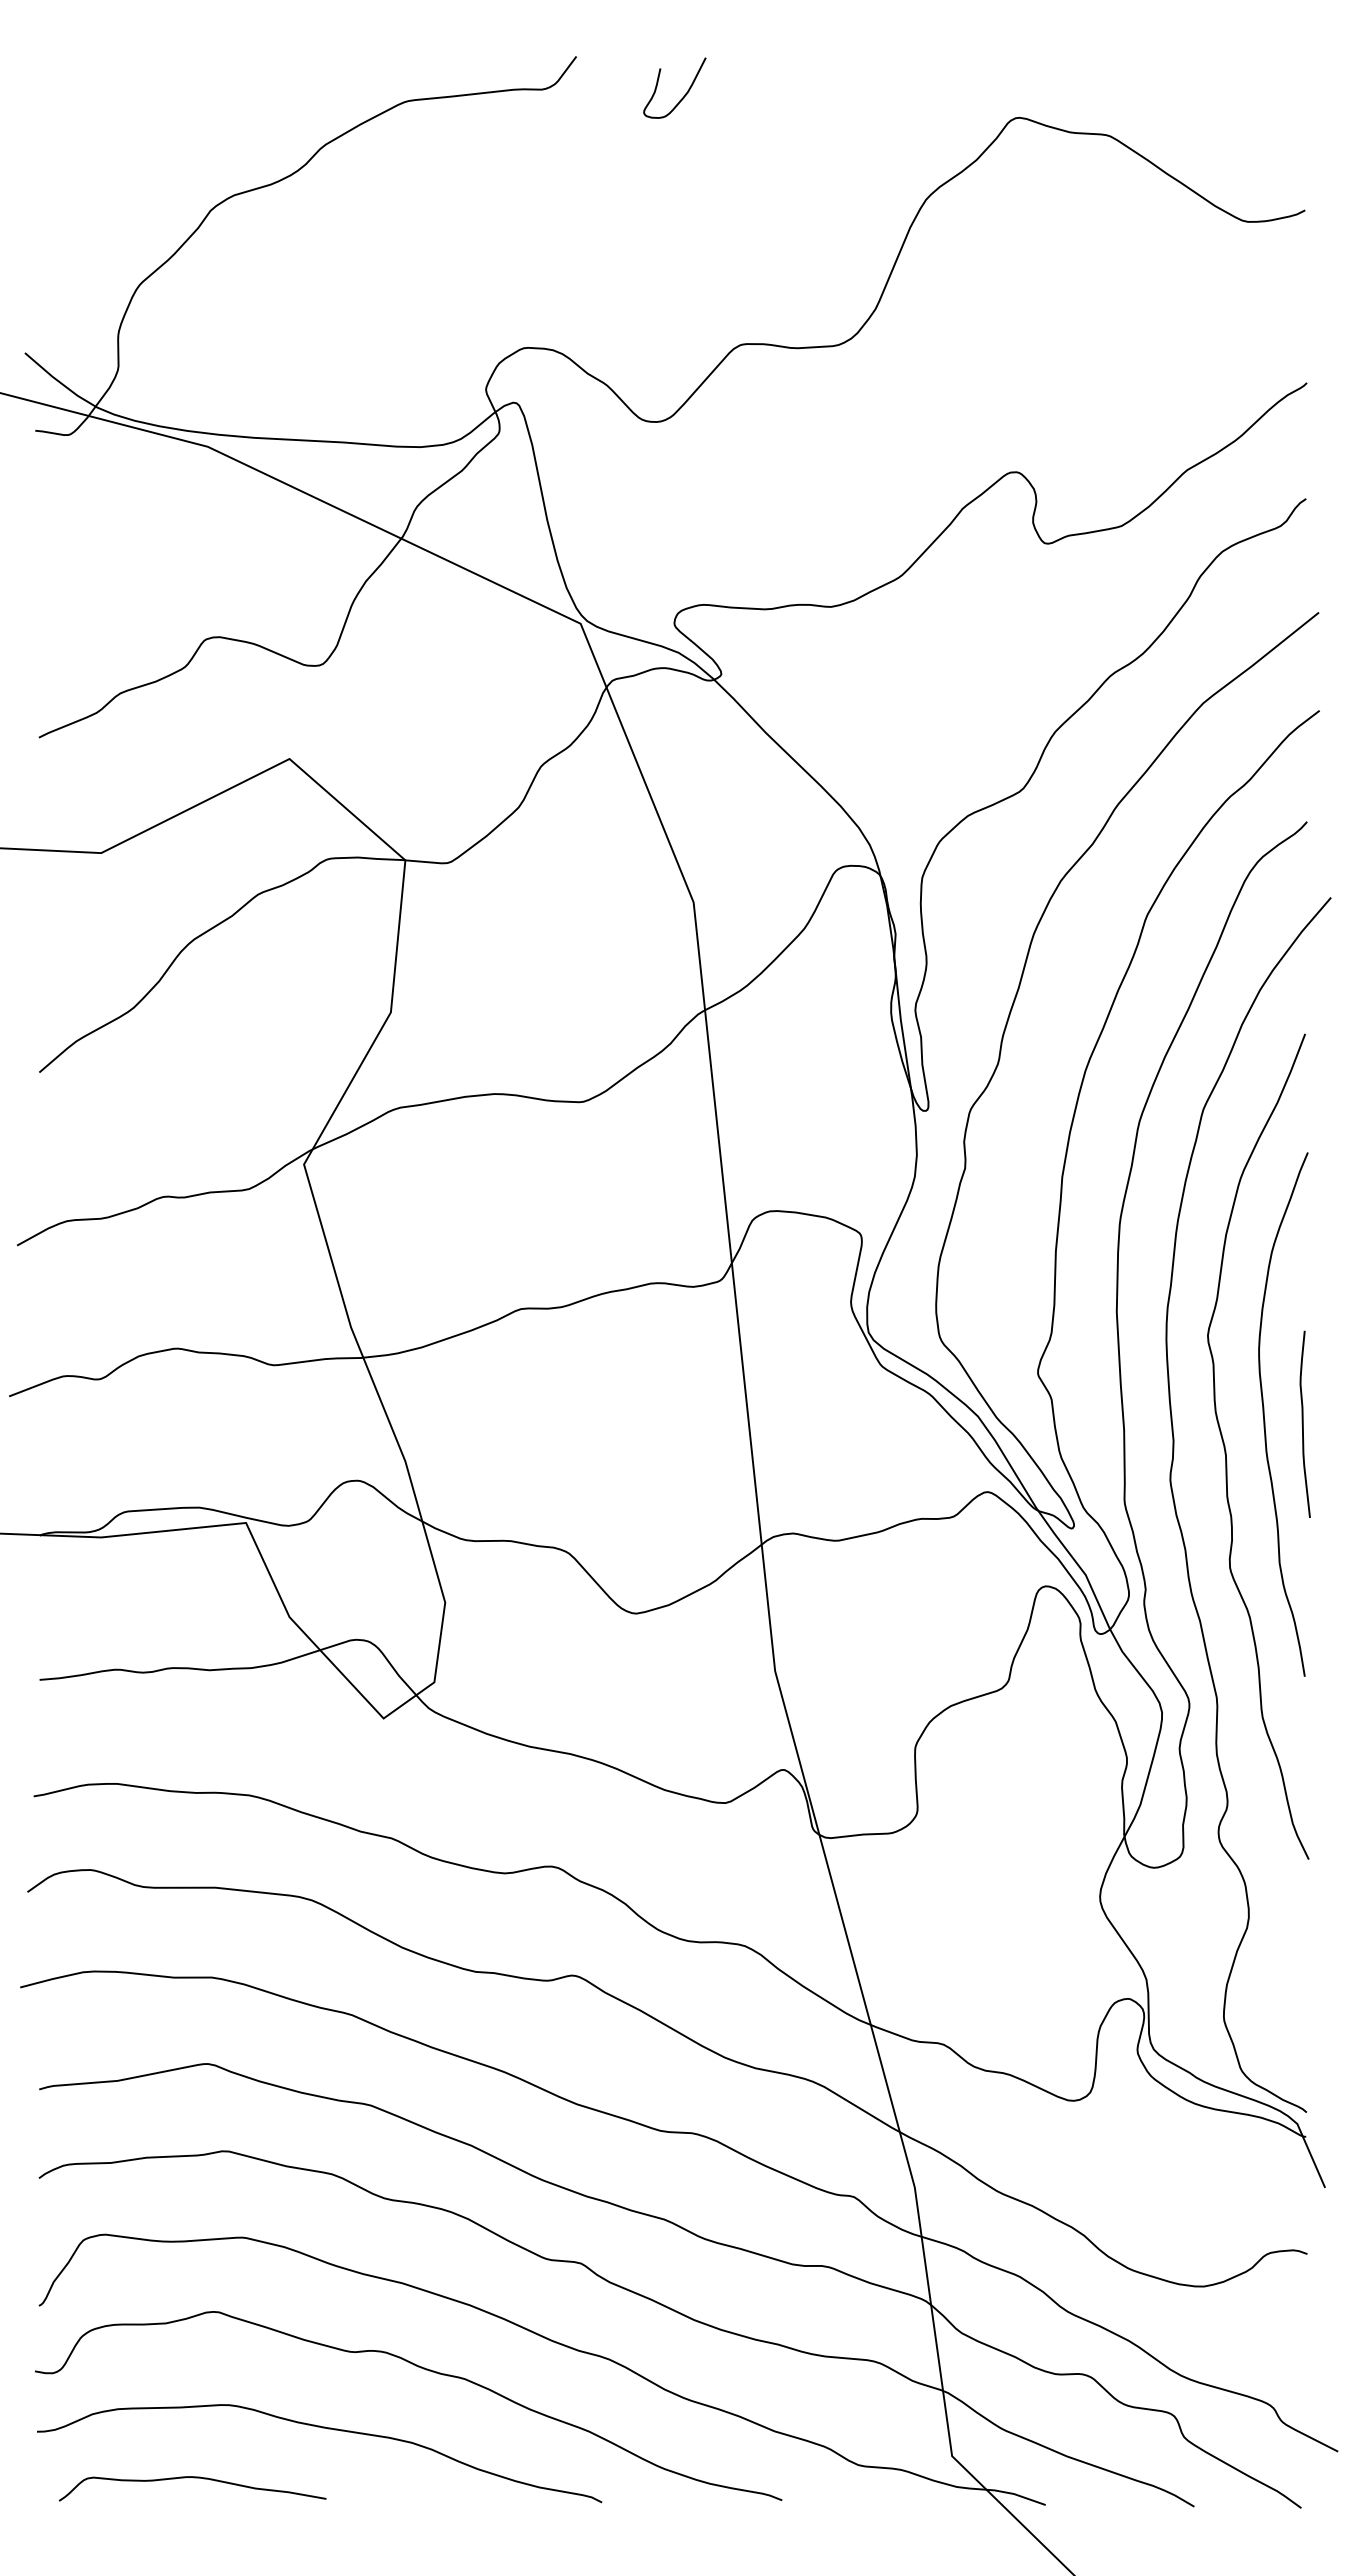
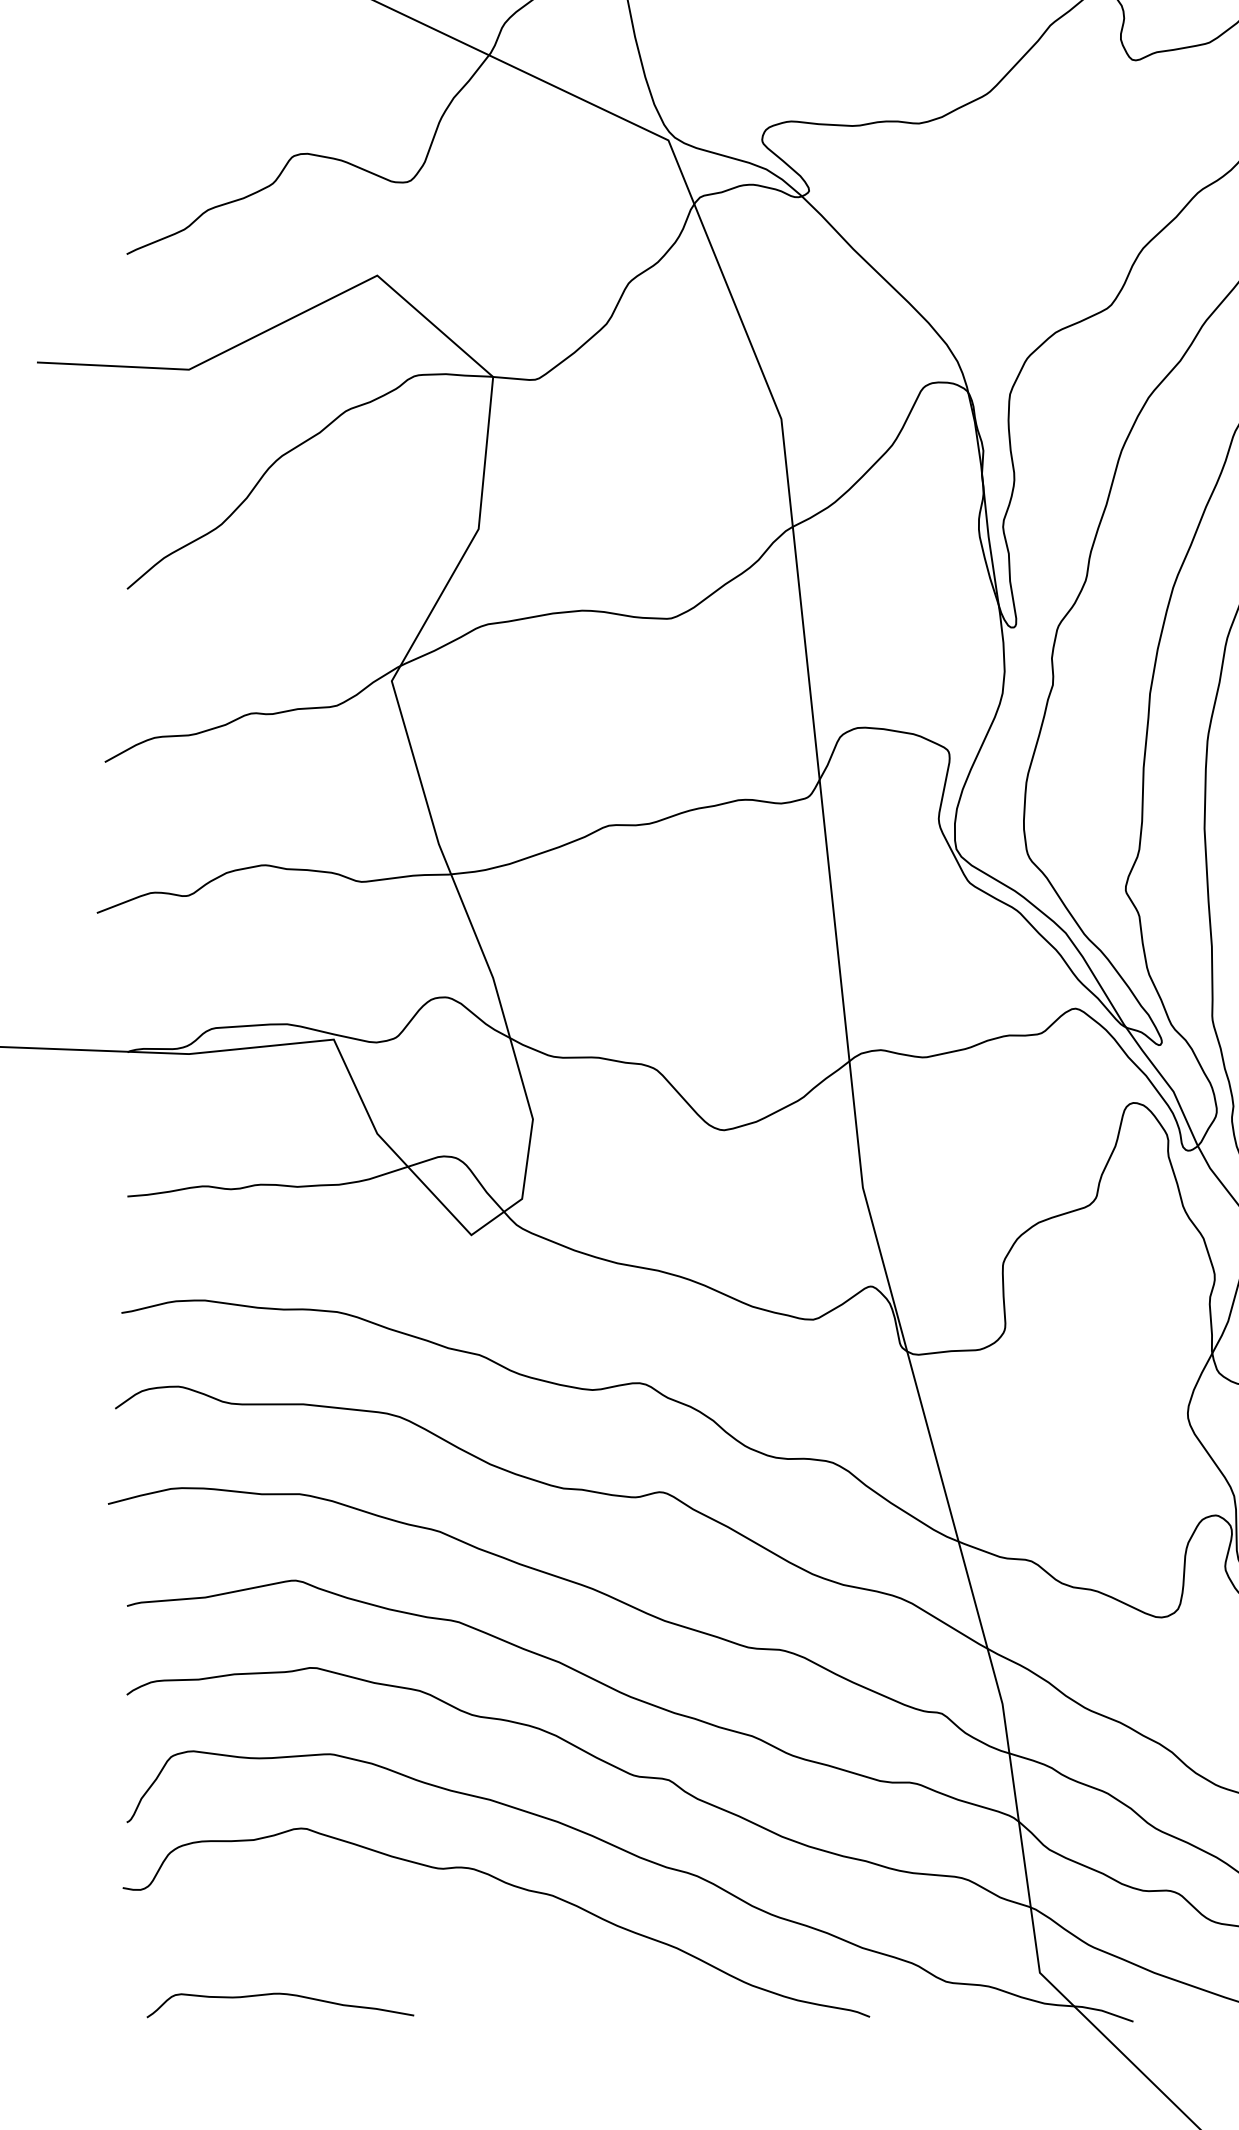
curve: (322, 2428) -> (410, 1945), removed

